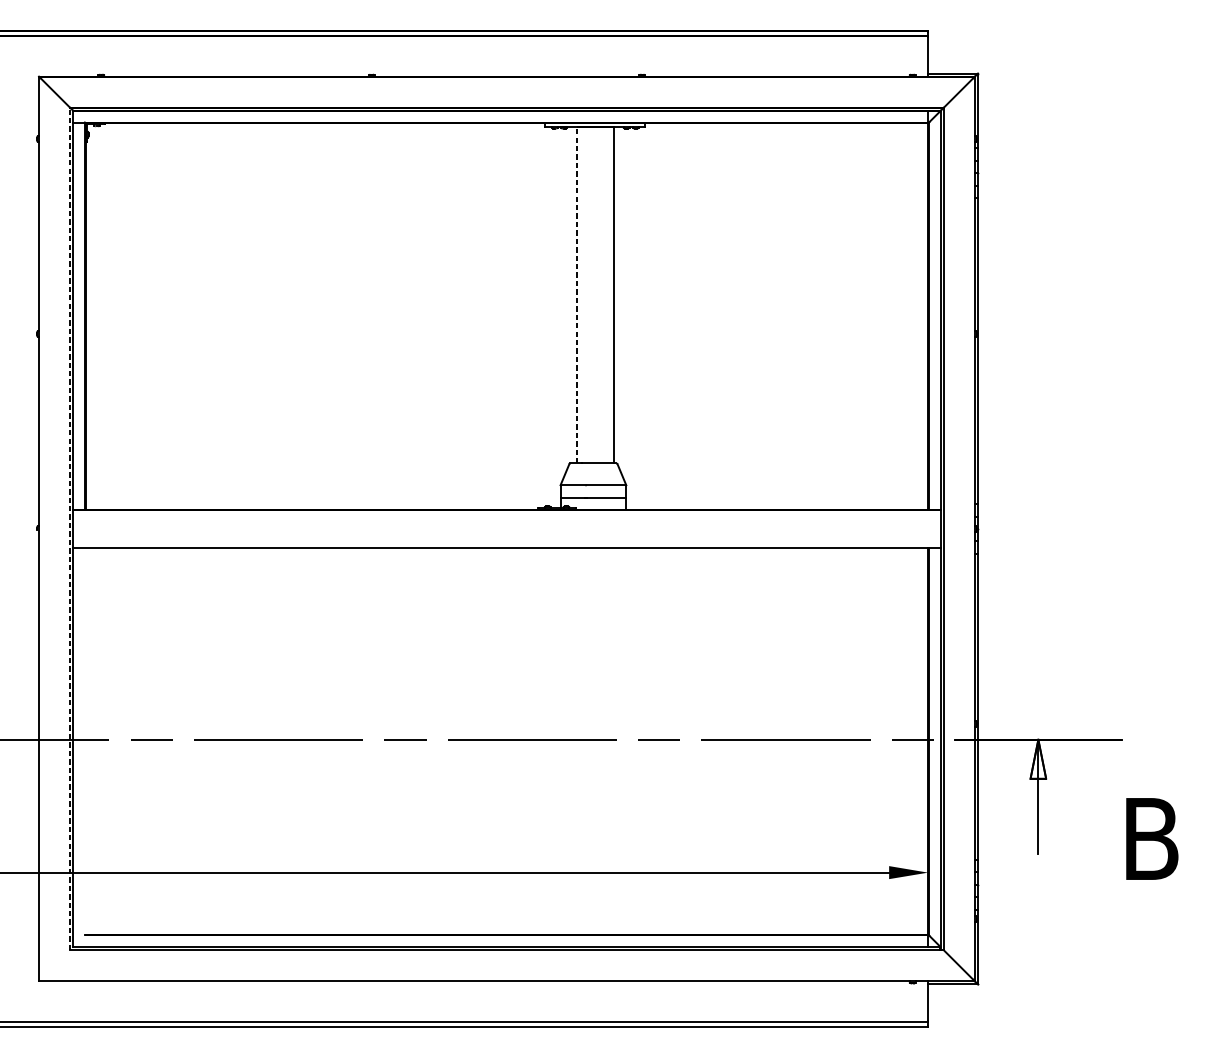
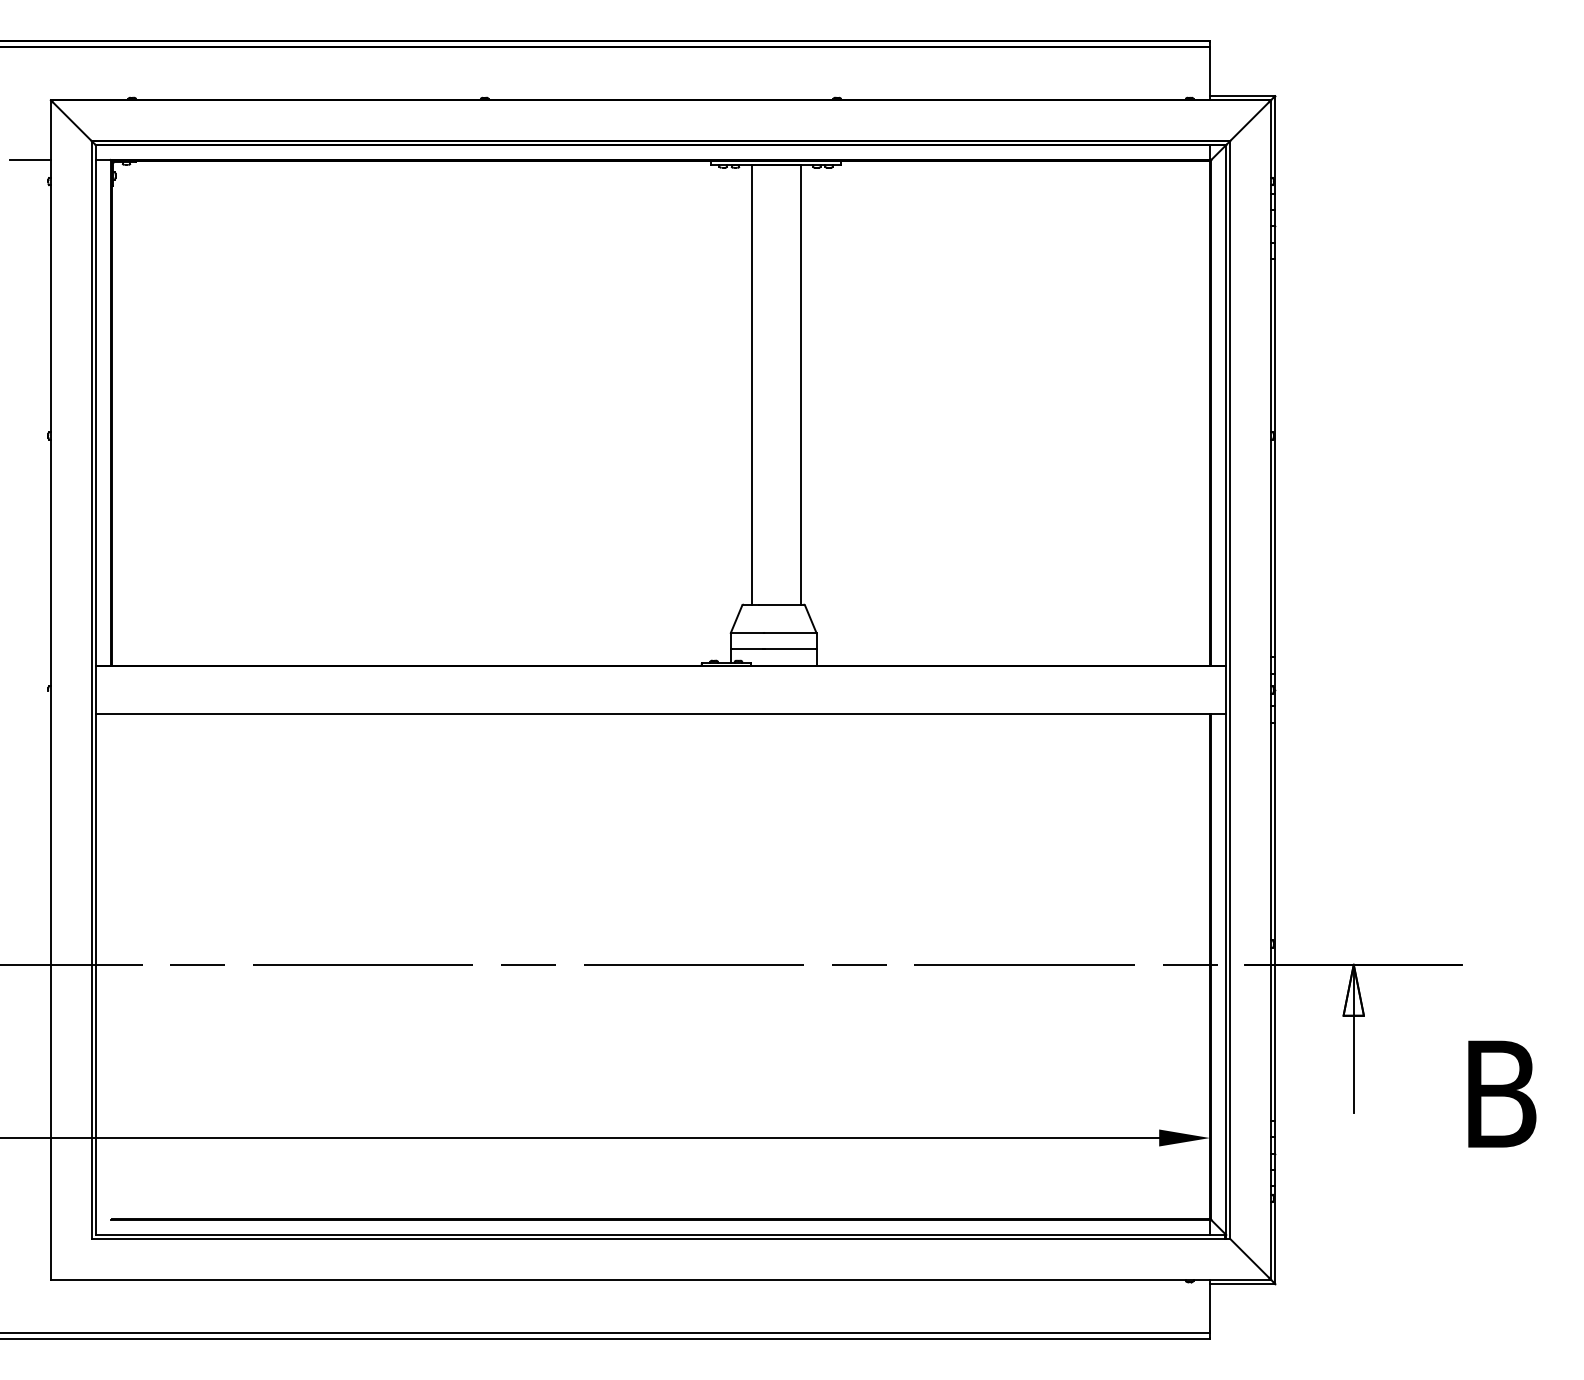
line: (23, 122) -> (30, 160), added
line: (576, 294) -> (751, 384), dashed -> solid
line: (70, 528) -> (91, 689), dashed -> solid

